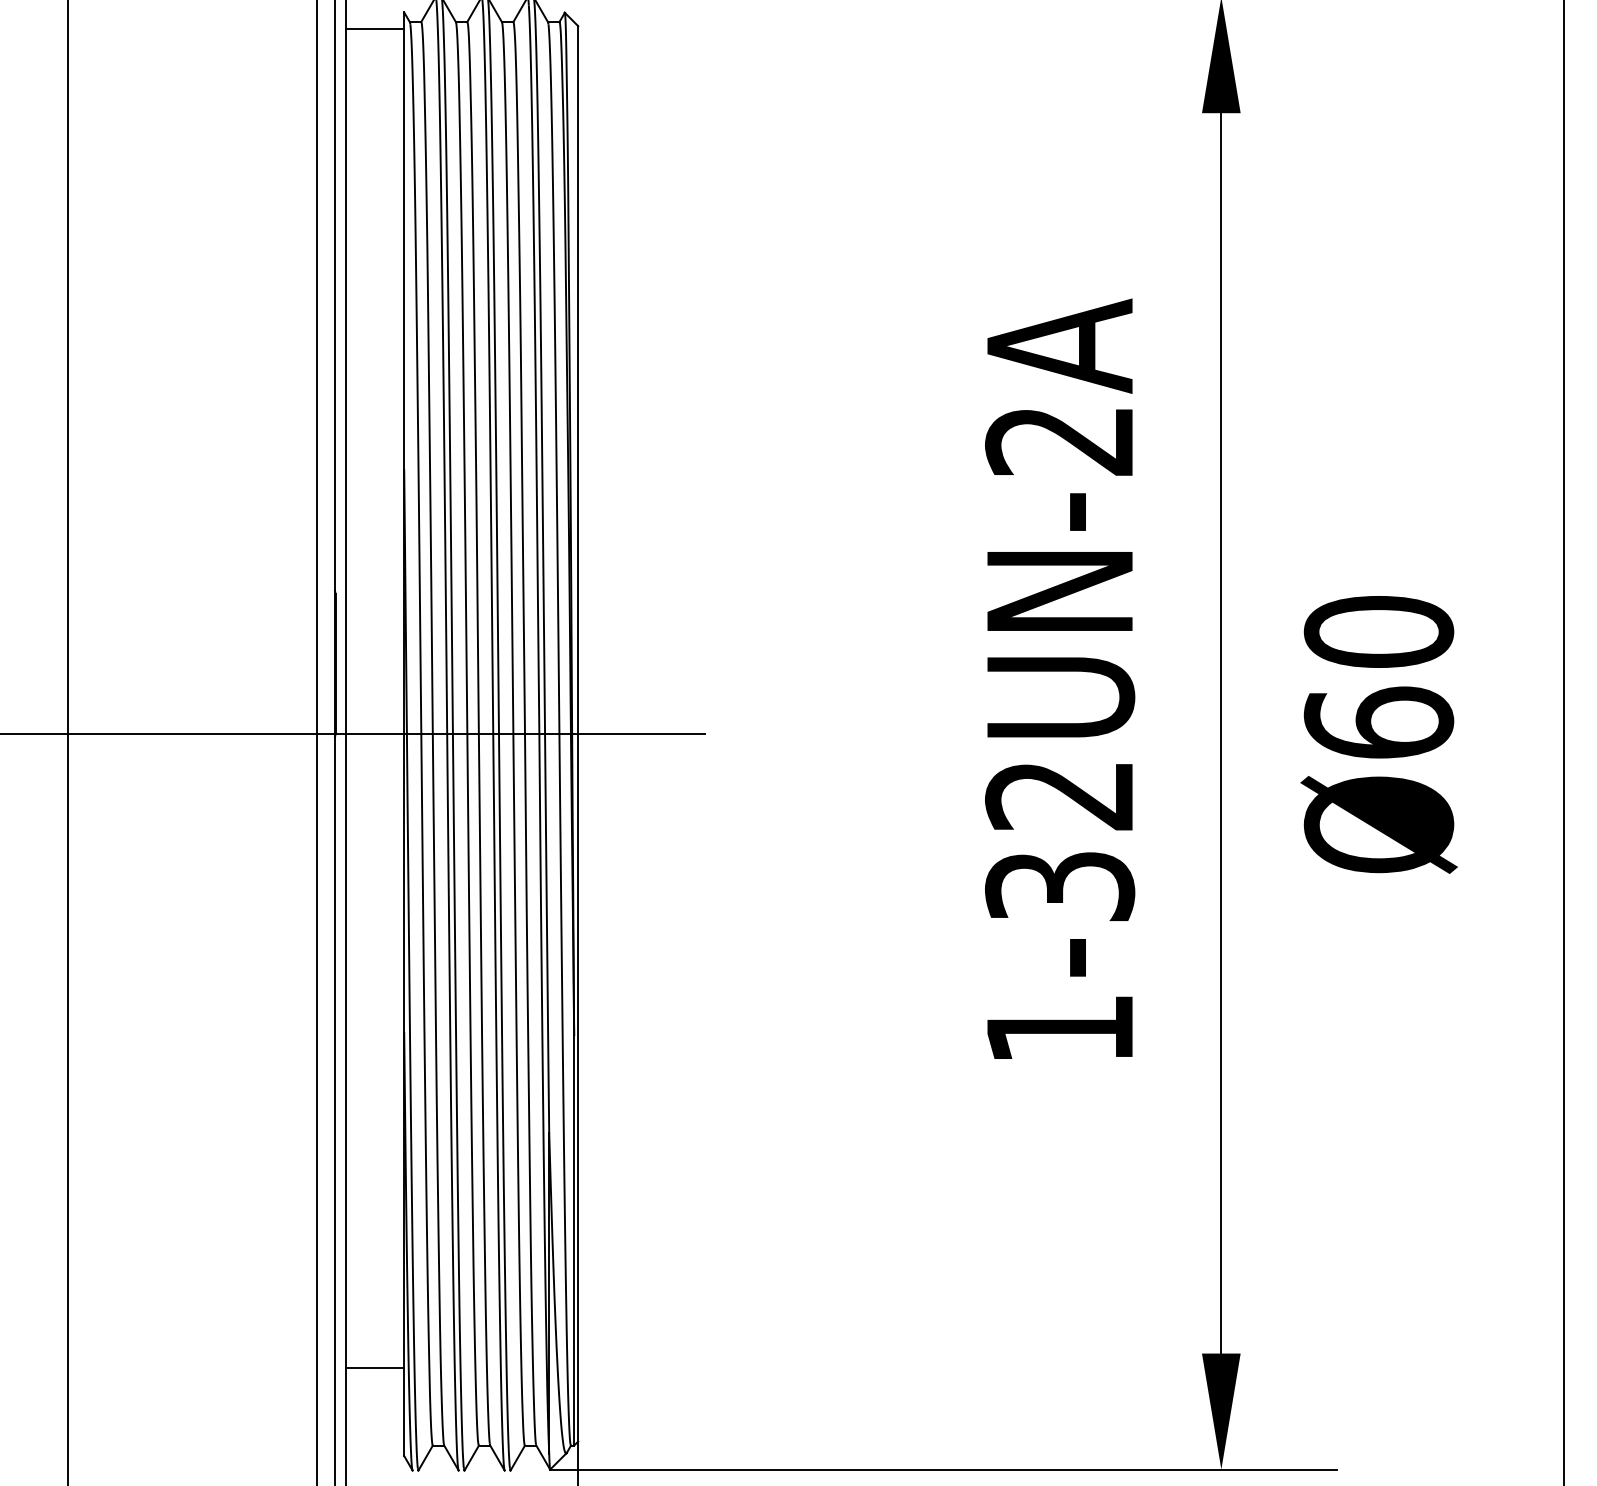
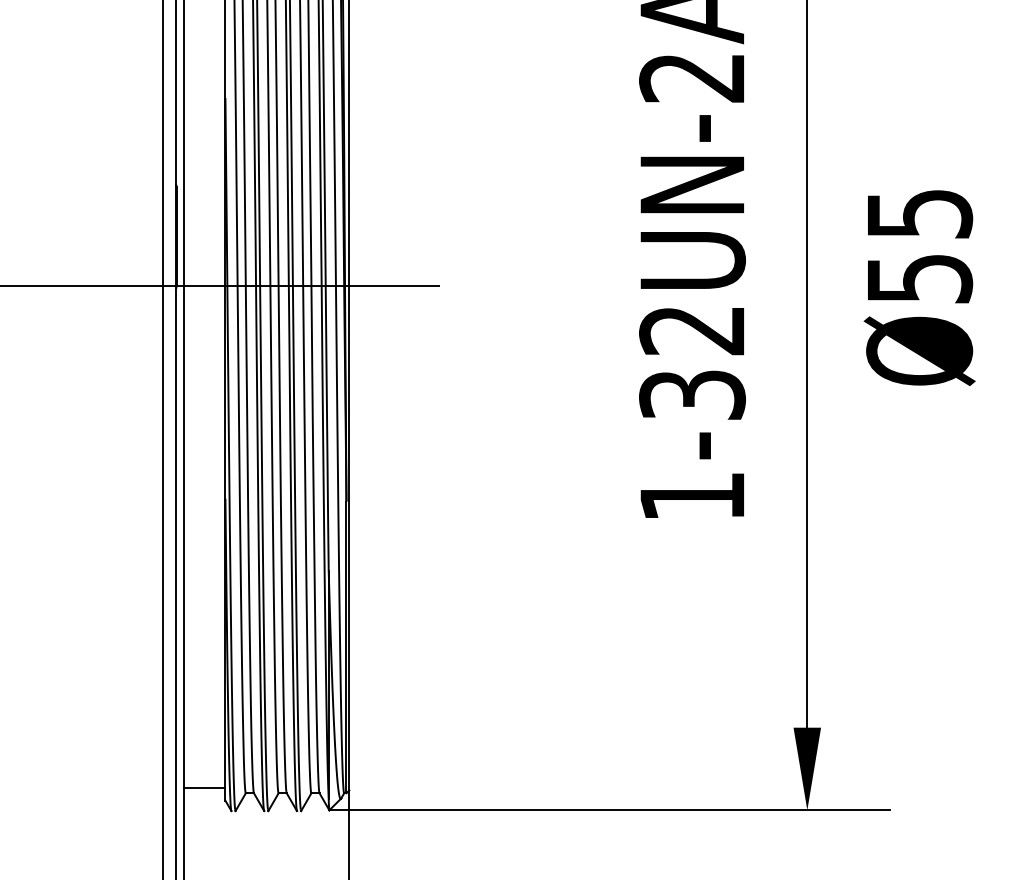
text: (1378, 677) -> (919, 246), Ø60 -> Ø55
line: (375, 1367) -> (204, 788), moved

